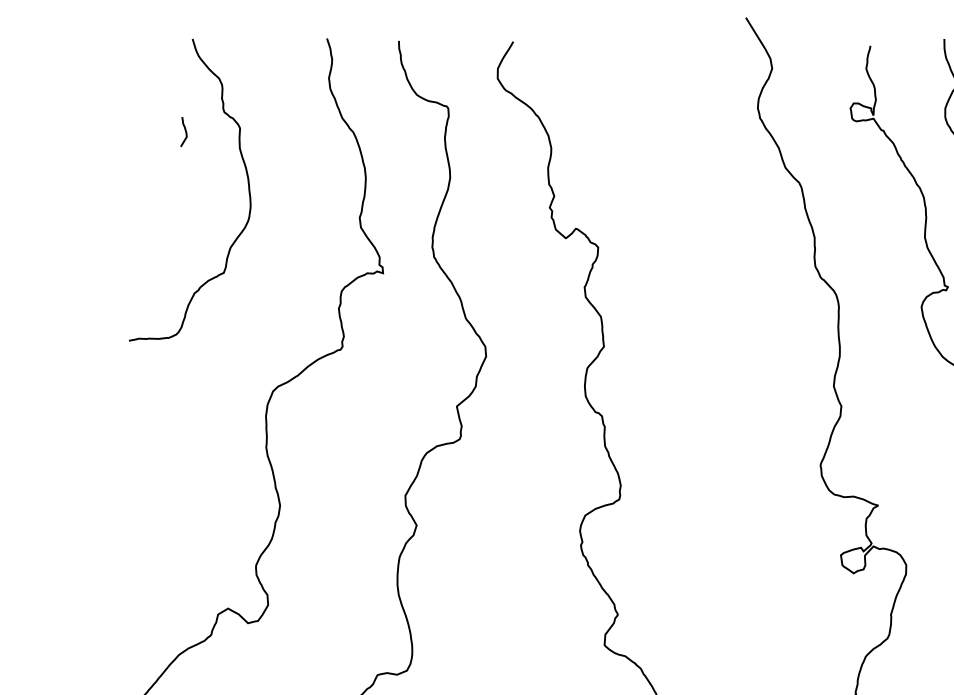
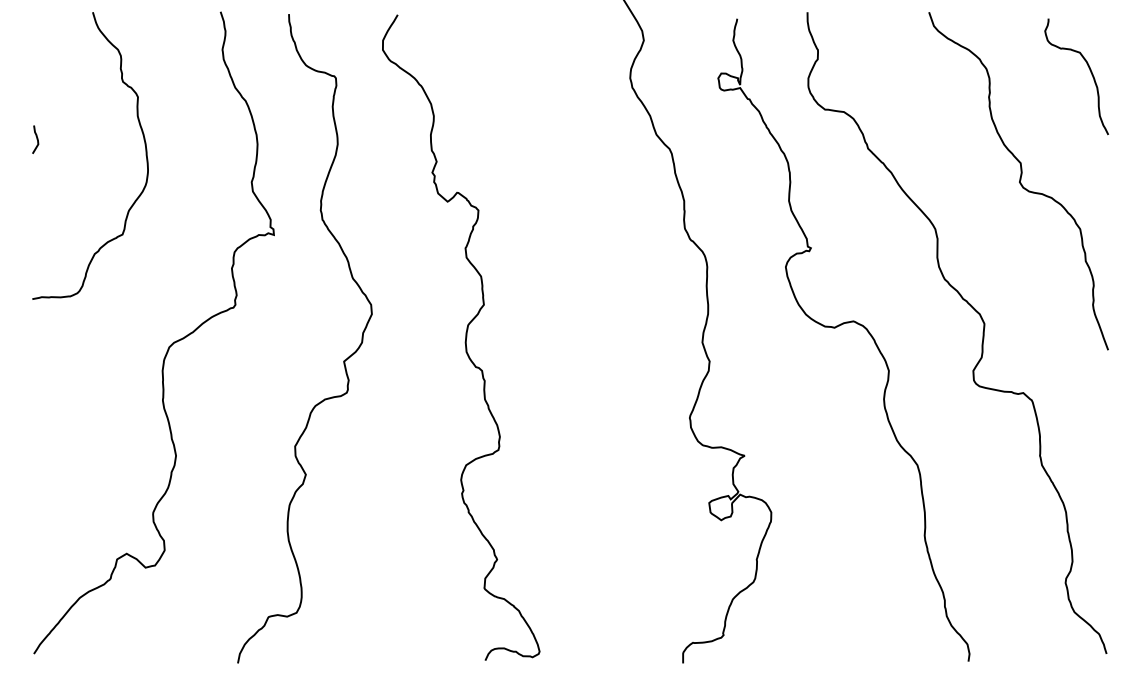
curve: (184, 131) -> (36, 139), moved

